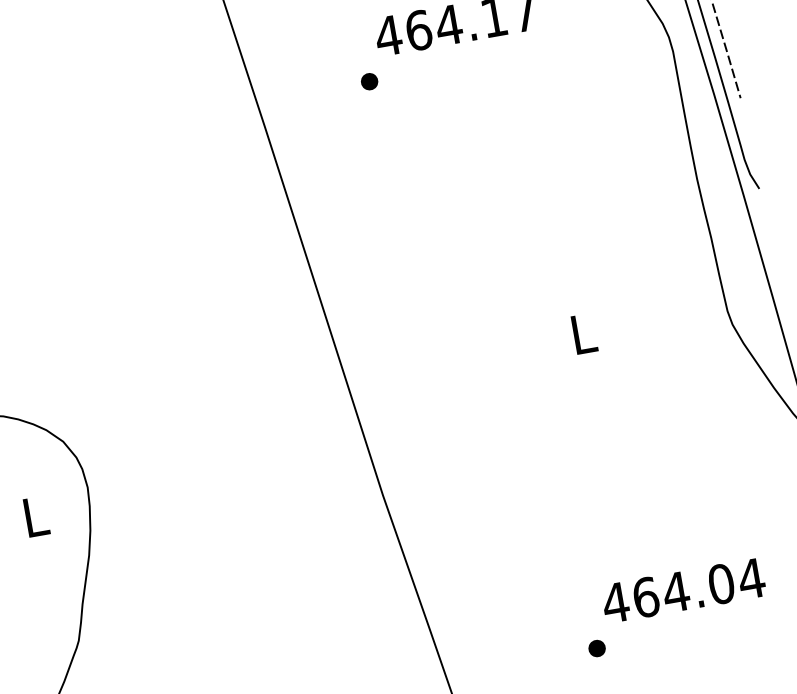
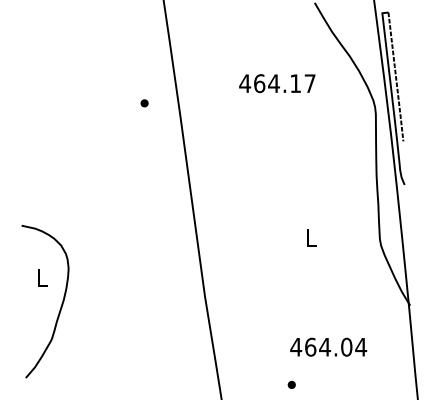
part: (369, 82) -> (144, 103), moved
text: (683, 589) -> (328, 346), moved

